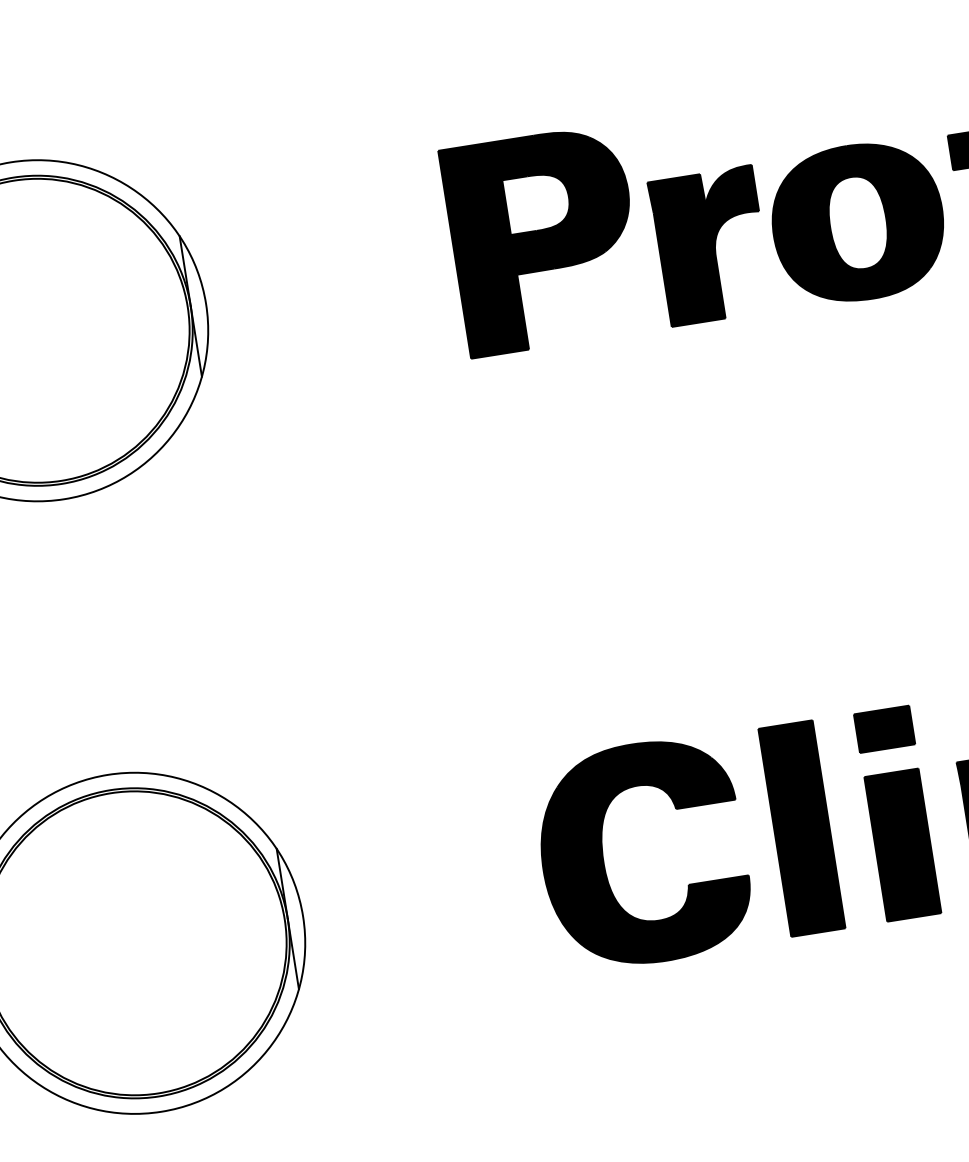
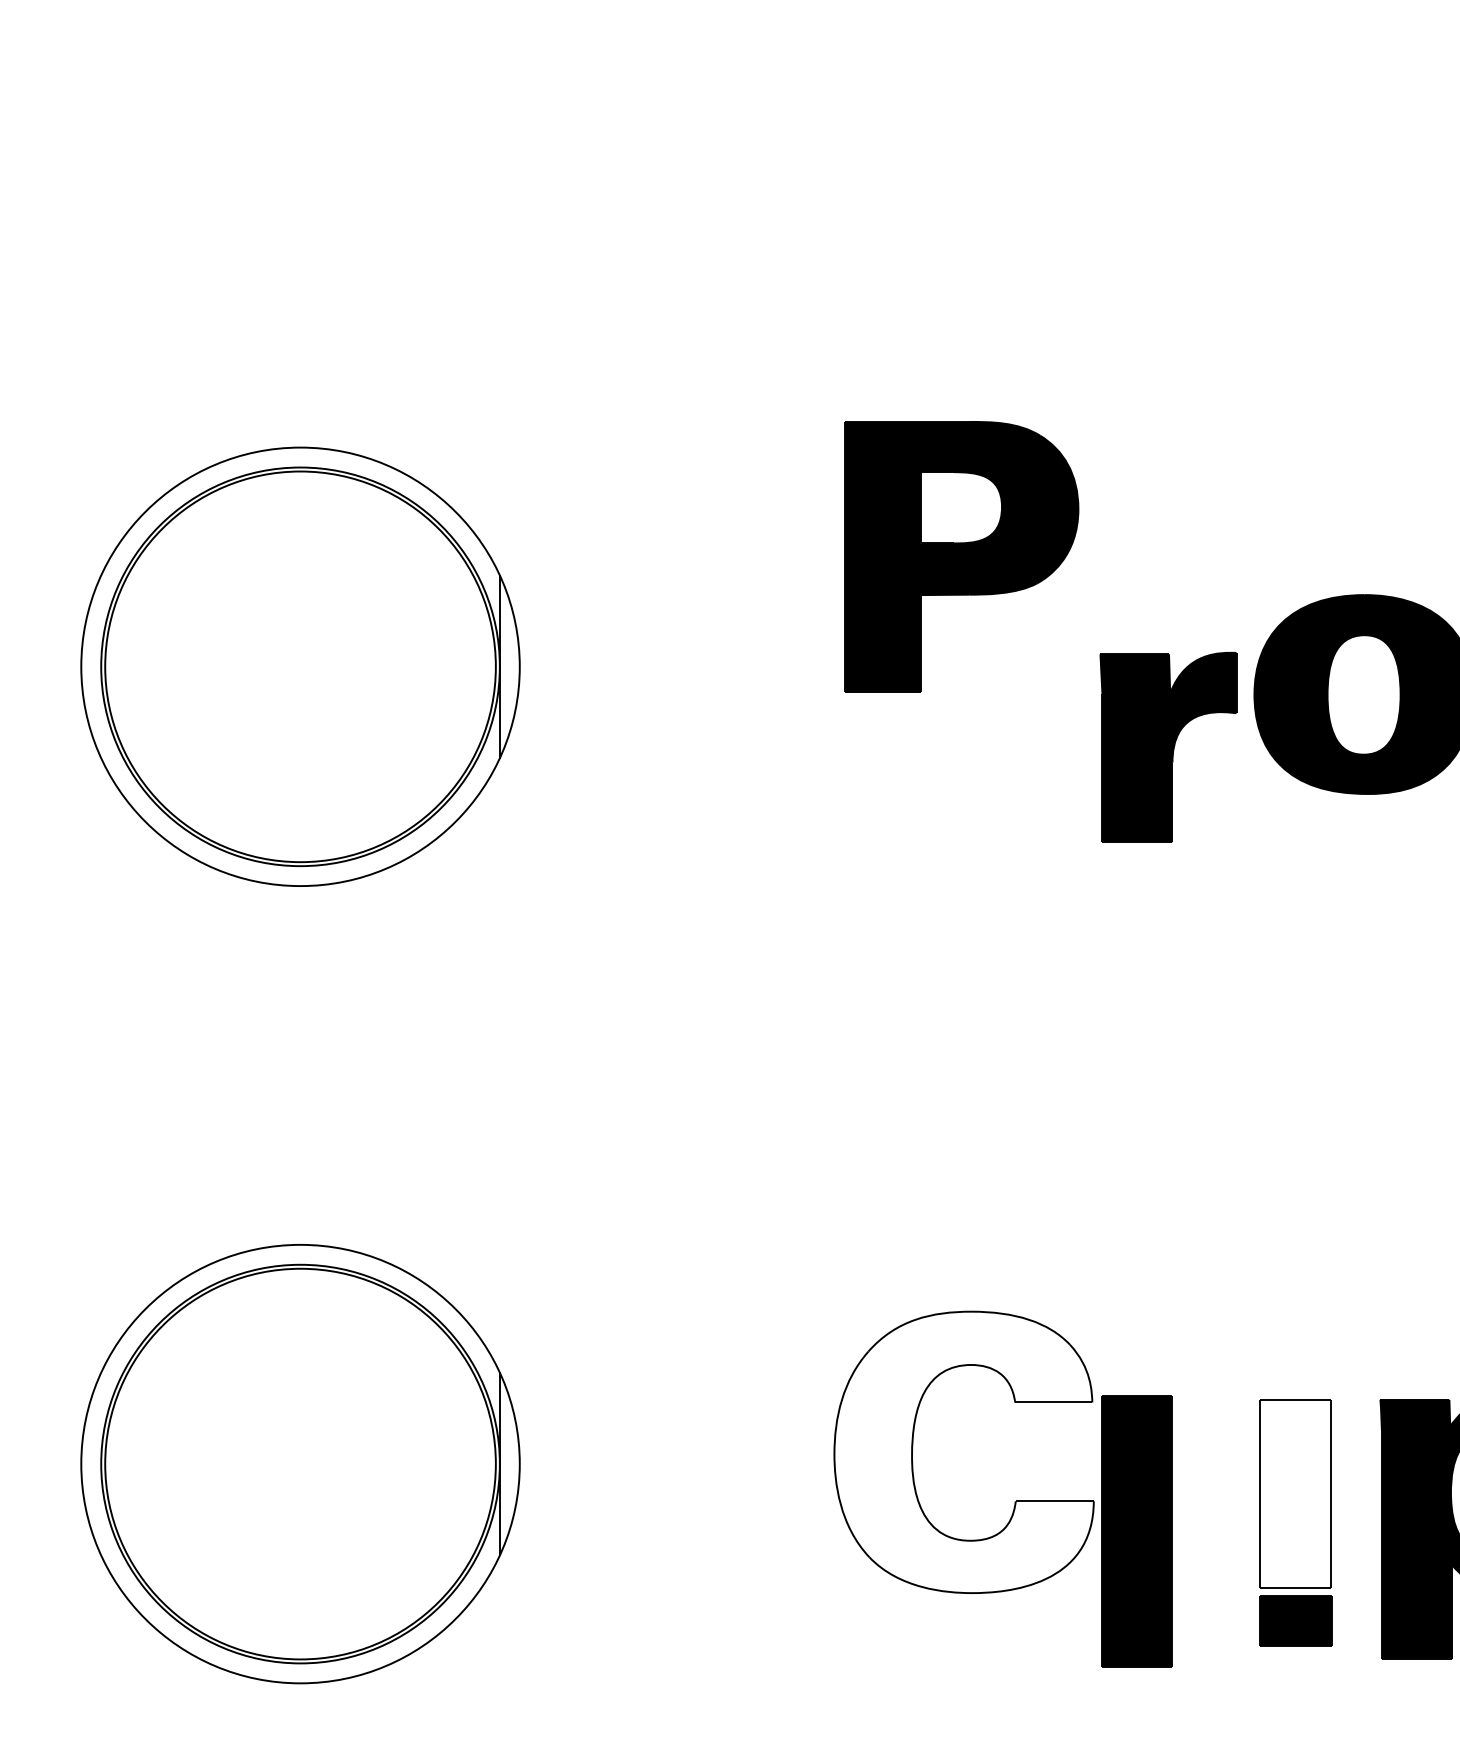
part: (543, 240) -> (961, 556), moved
part: (710, 245) -> (1168, 746), moved
part: (884, 728) -> (1295, 1620), moved
part: (801, 828) -> (1136, 1531), moved
fill: (902, 844) -> (1295, 1493), removed
fill: (642, 853) -> (963, 1452), removed

